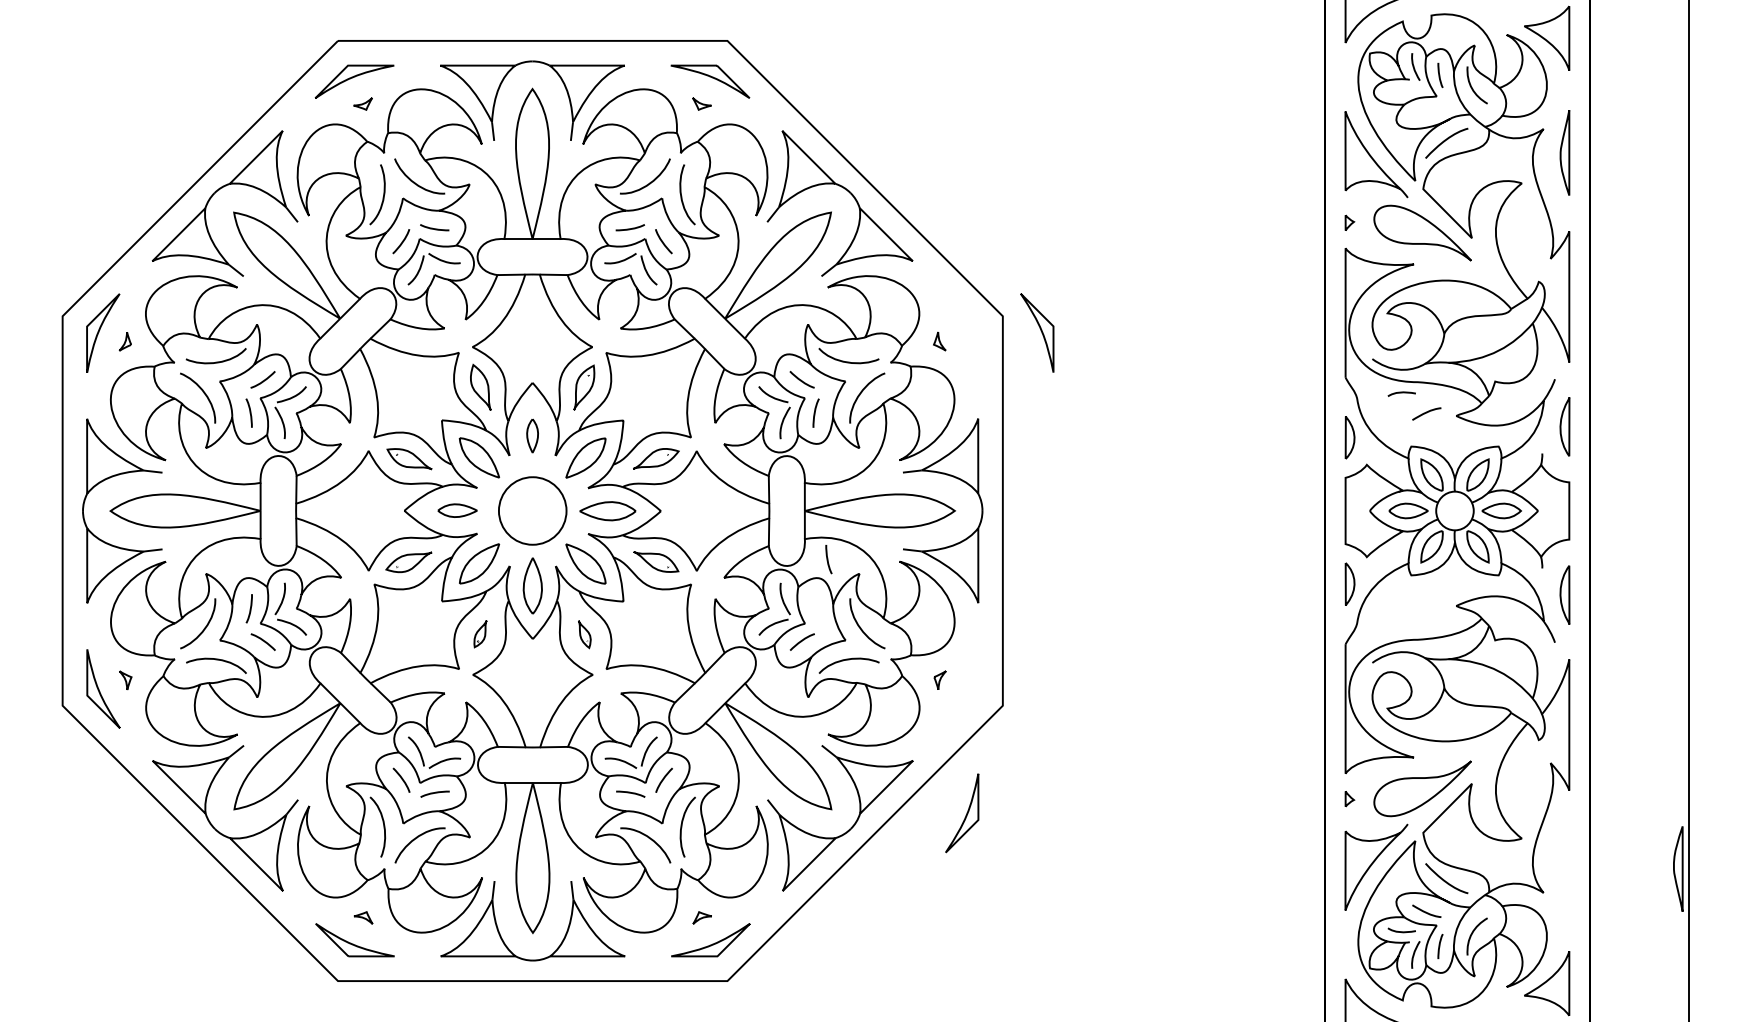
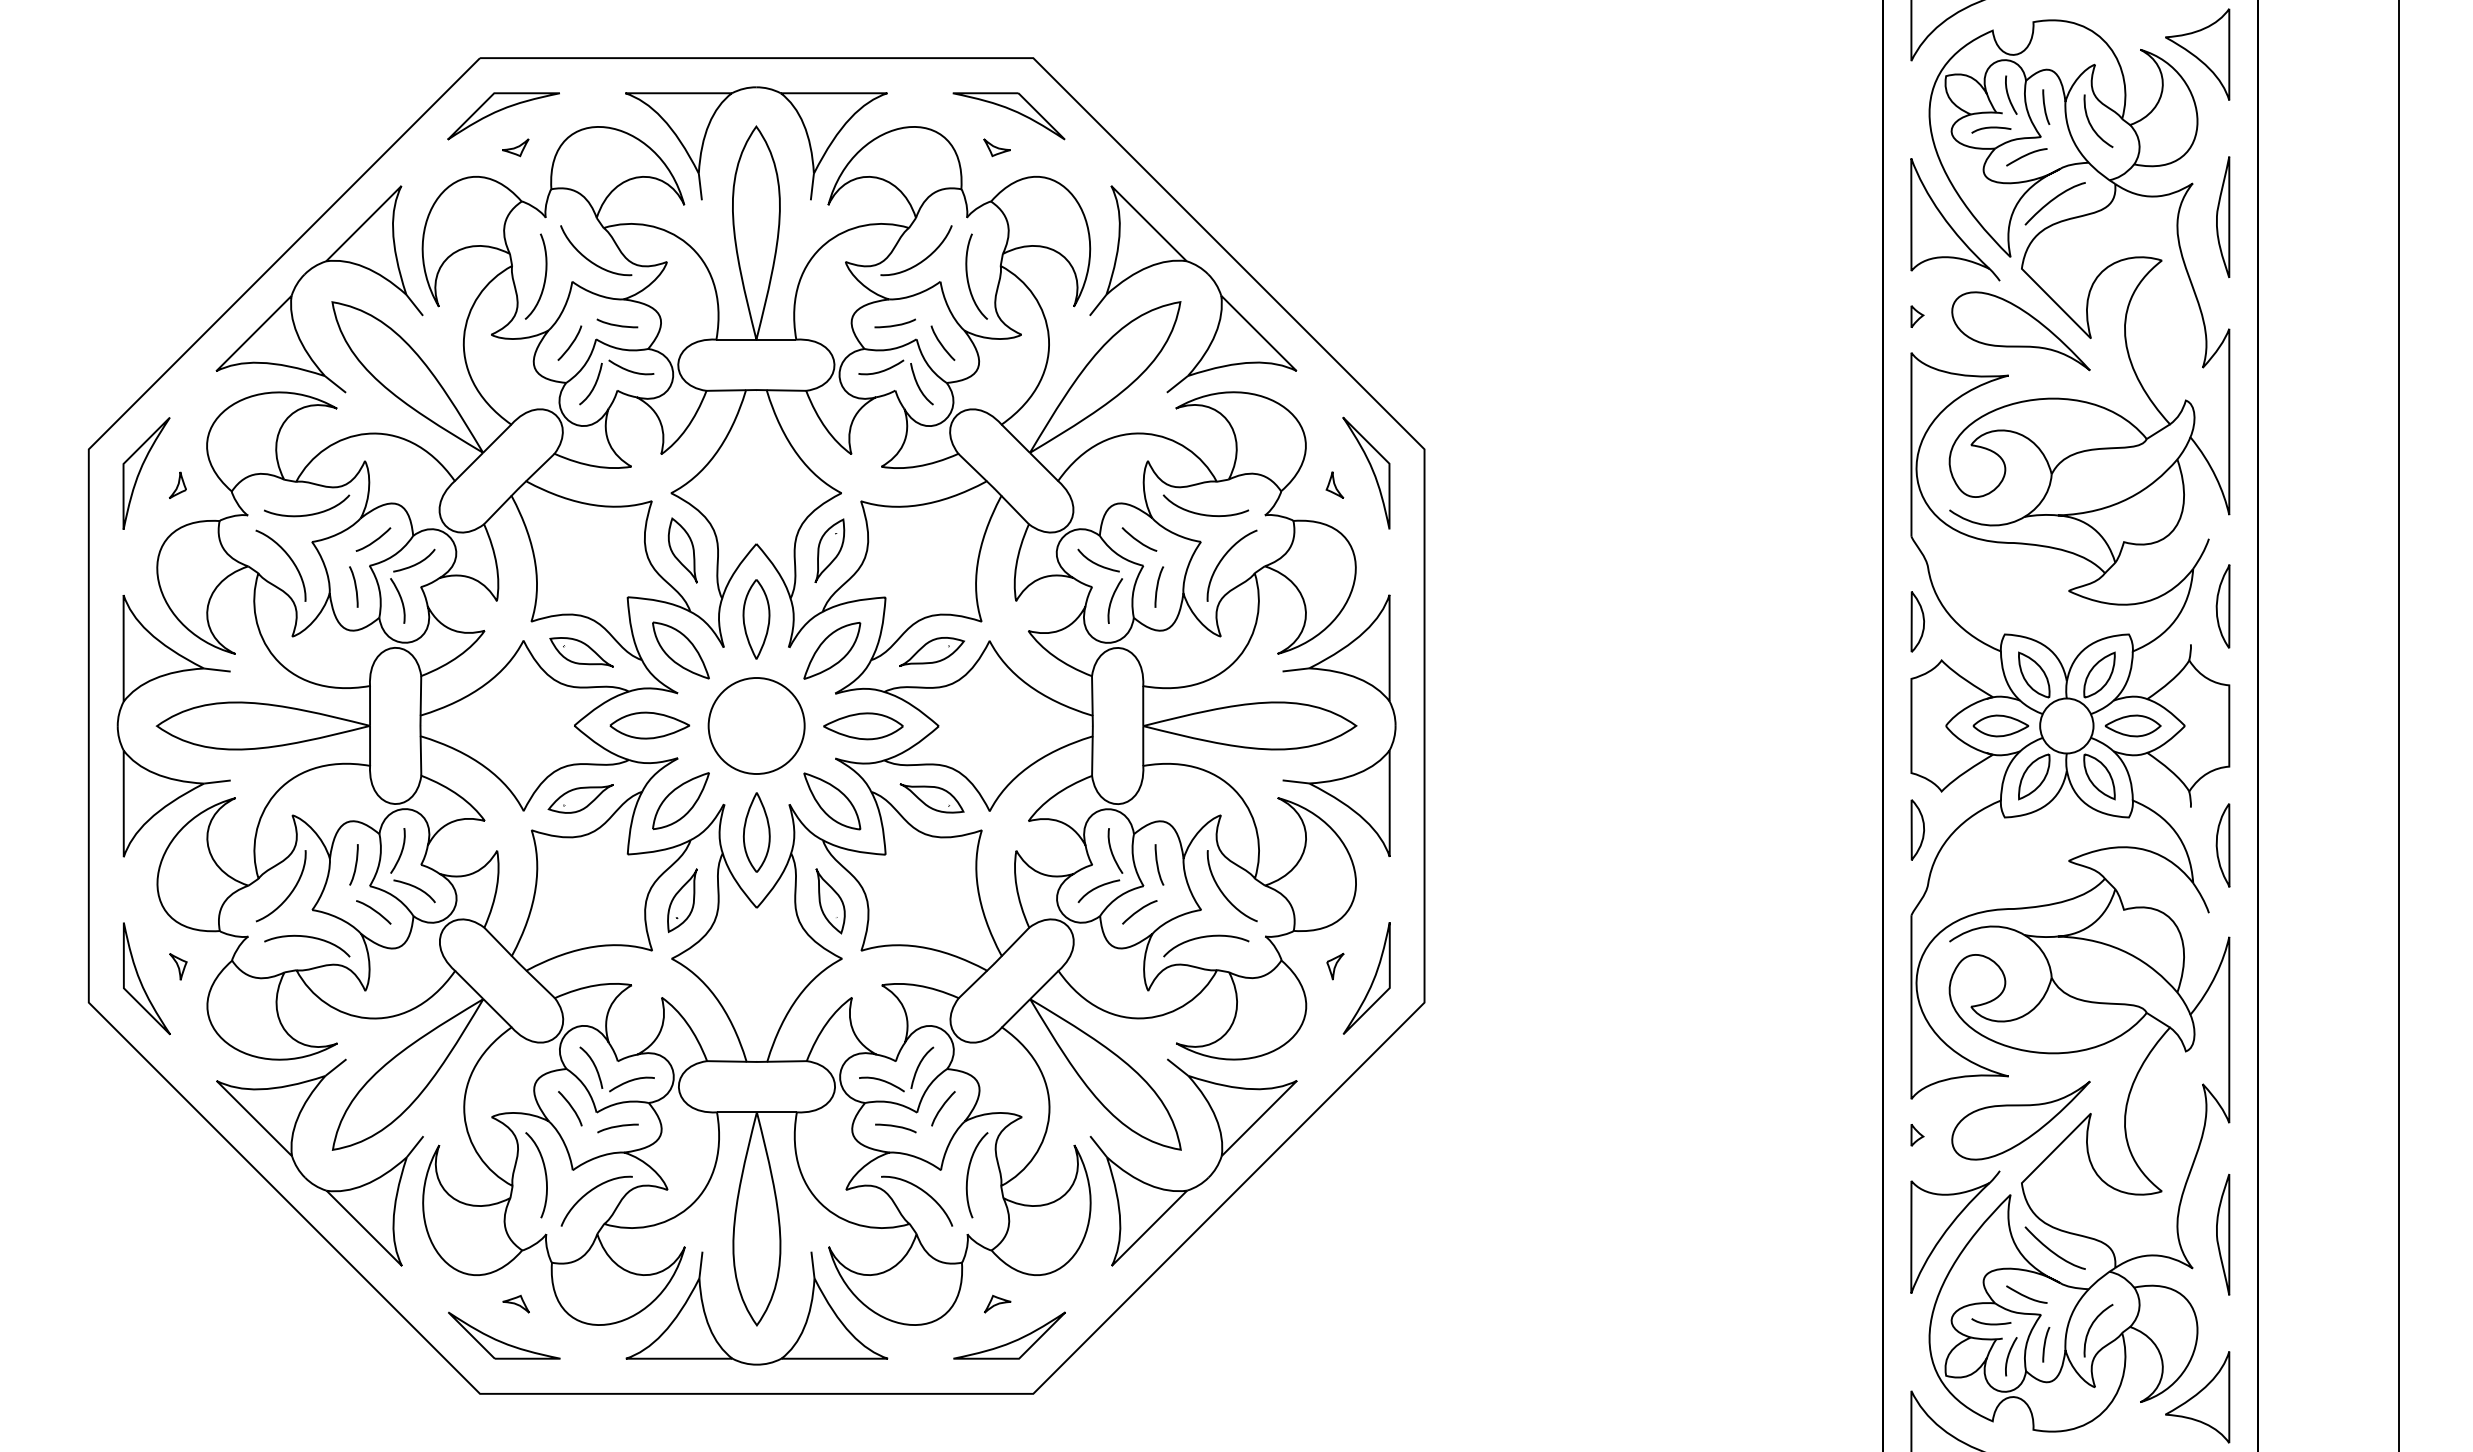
part: (1037, 332) -> (1366, 472), moved
curve: (1401, 393) -> (1991, 128), moved
curve: (1425, 413) -> (2025, 156), moved
part: (532, 436) -> (756, 619), size x1.67
part: (457, 510) -> (649, 725), size x1.43
curve: (828, 559) -> (1158, 864), moved
part: (480, 633) -> (682, 900), size x1.67
part: (584, 634) -> (830, 901), size x1.67
part: (966, 814) -> (1372, 979), moved
part: (1678, 868) -> (2223, 1234), moved

